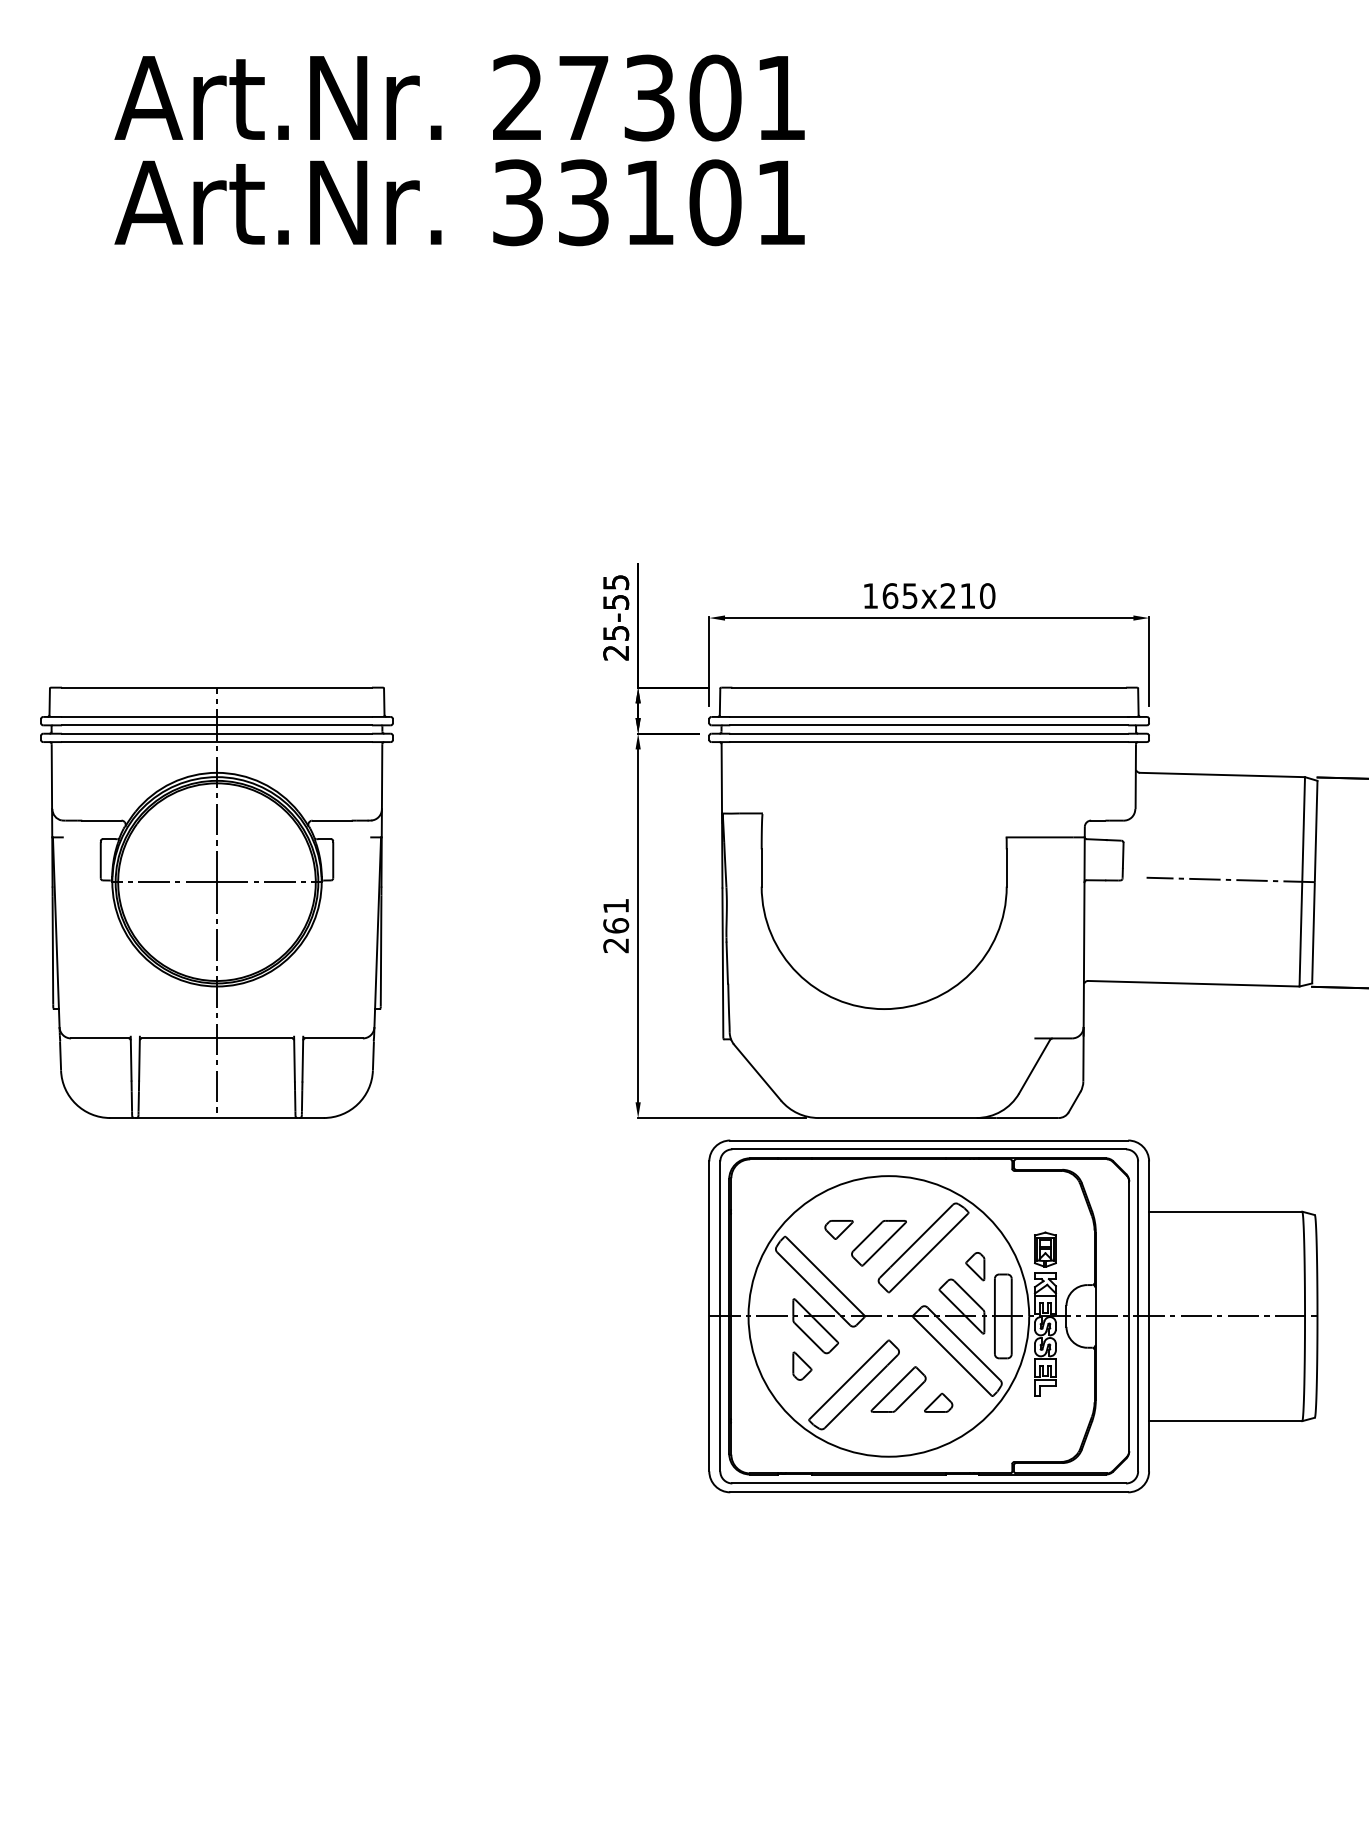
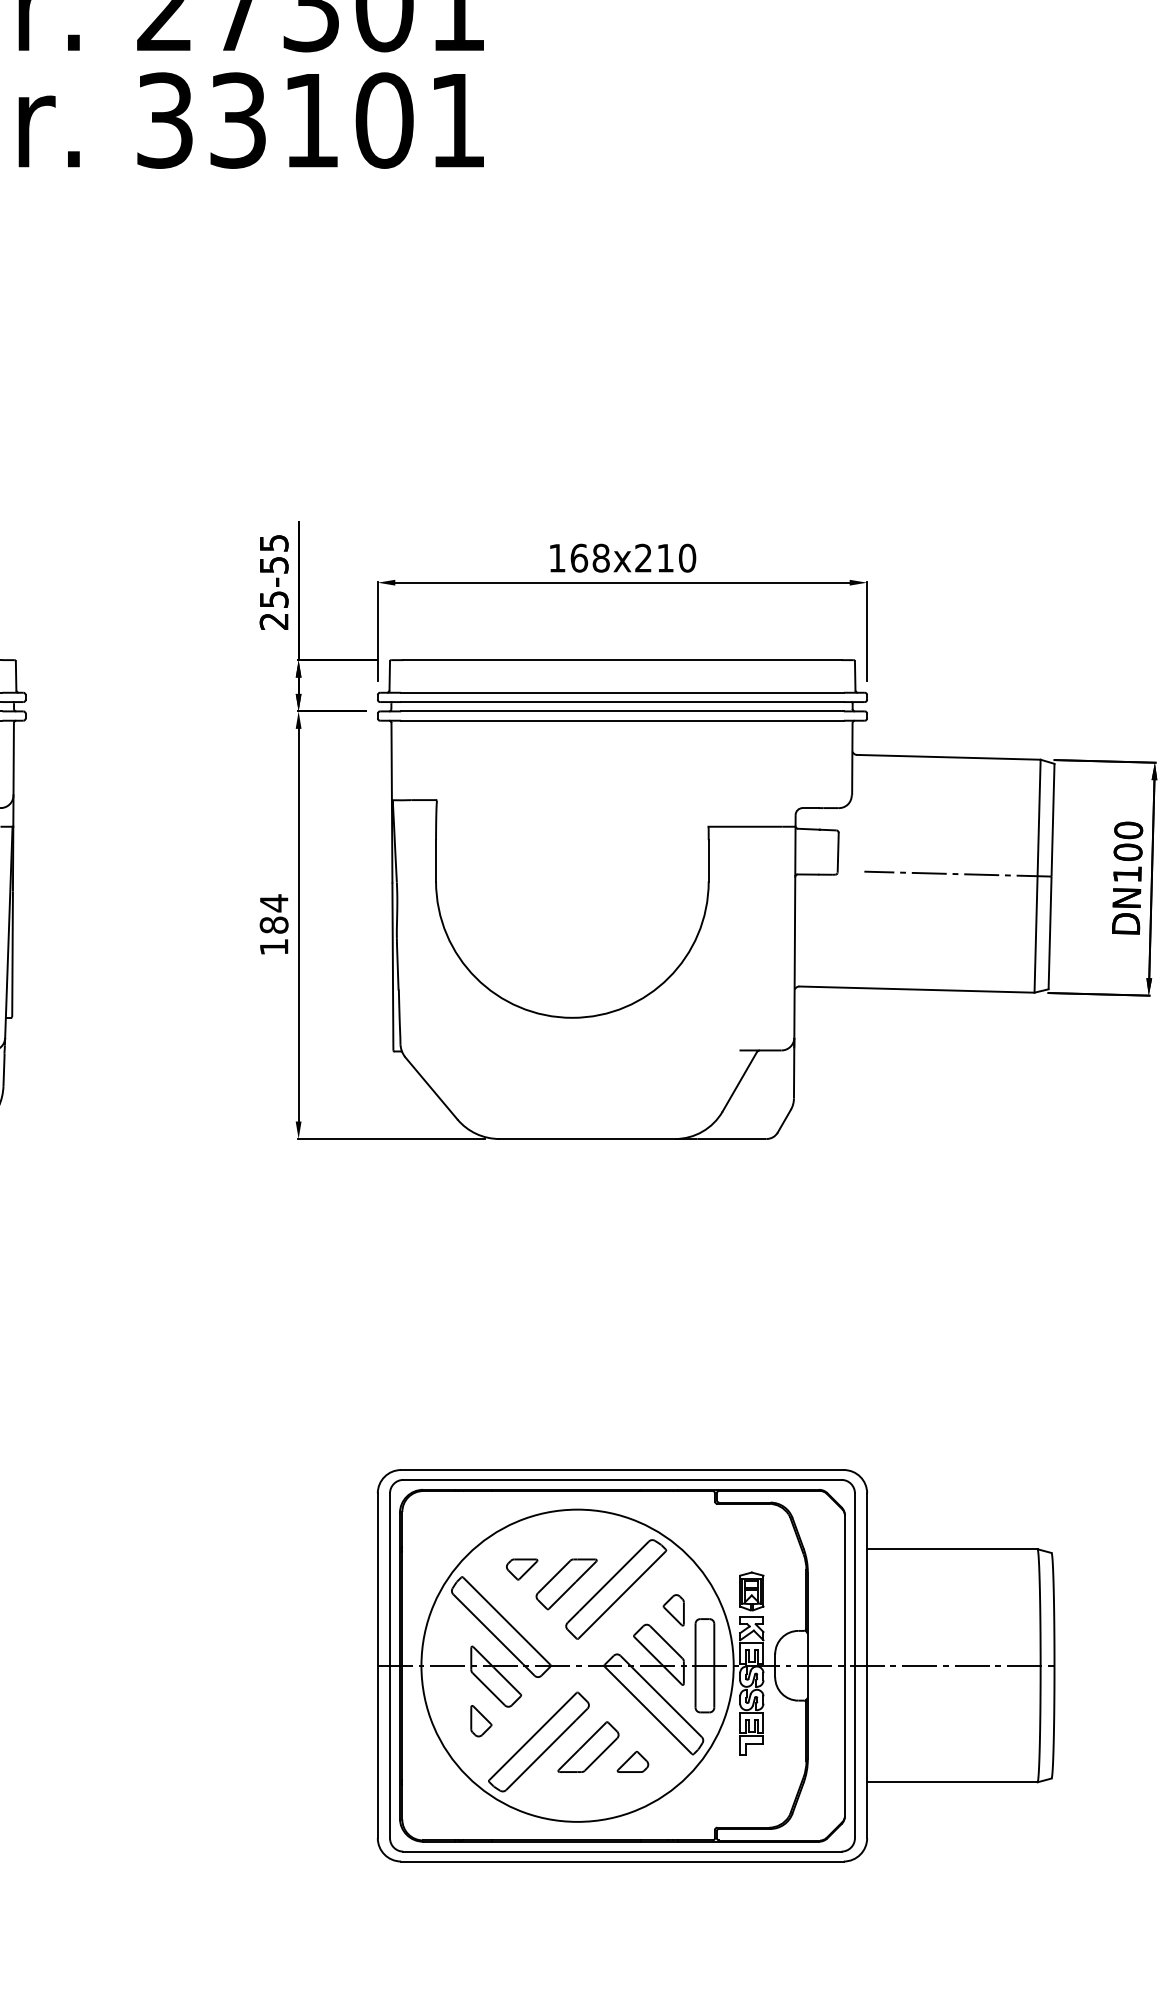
text: (909, 595) -> (600, 557), 165x210 -> 168x210
text: (615, 925) -> (273, 924), 261 -> 184
part: (1013, 1316) -> (716, 1665), moved

